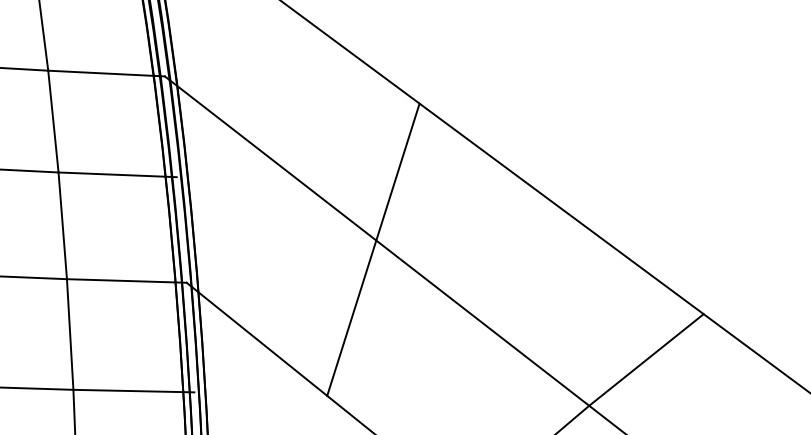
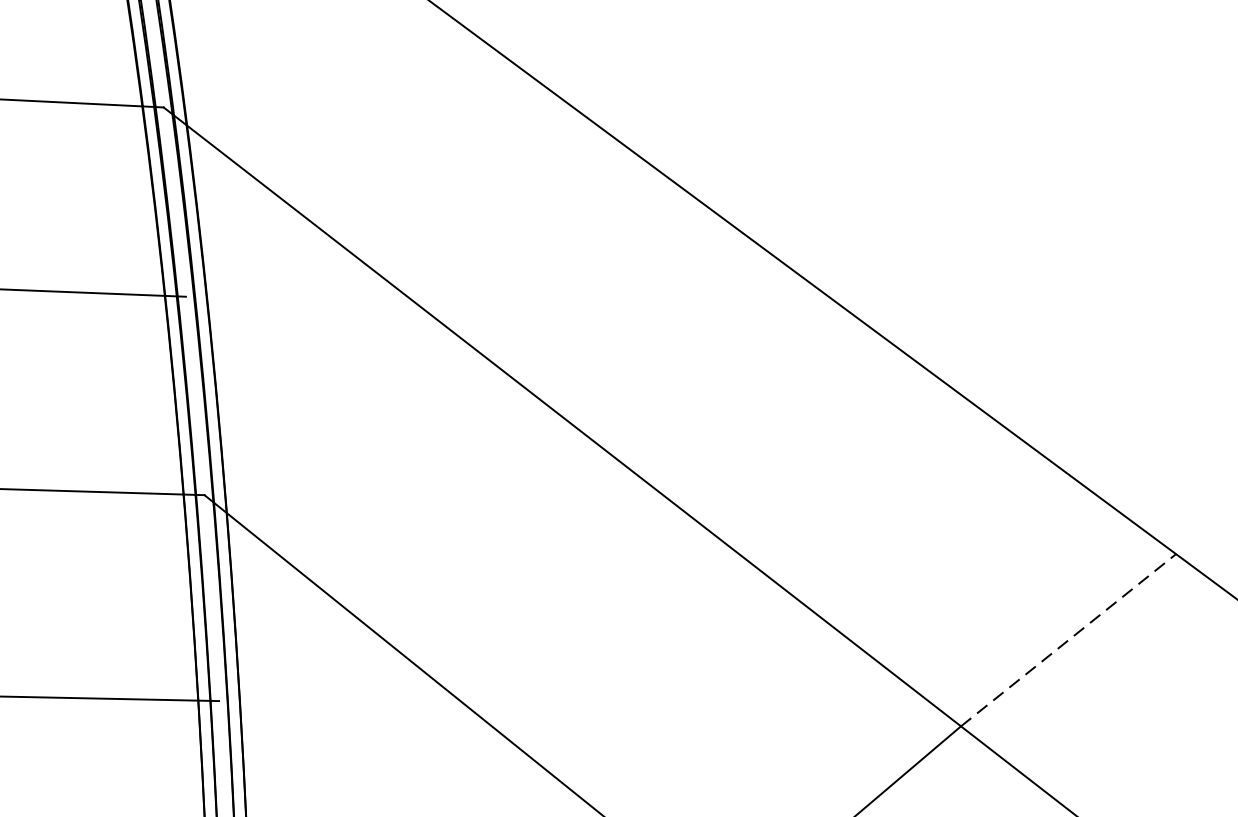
line: (373, 249) -> (555, 432), removed
line: (646, 359) -> (1068, 639), solid -> dashed

